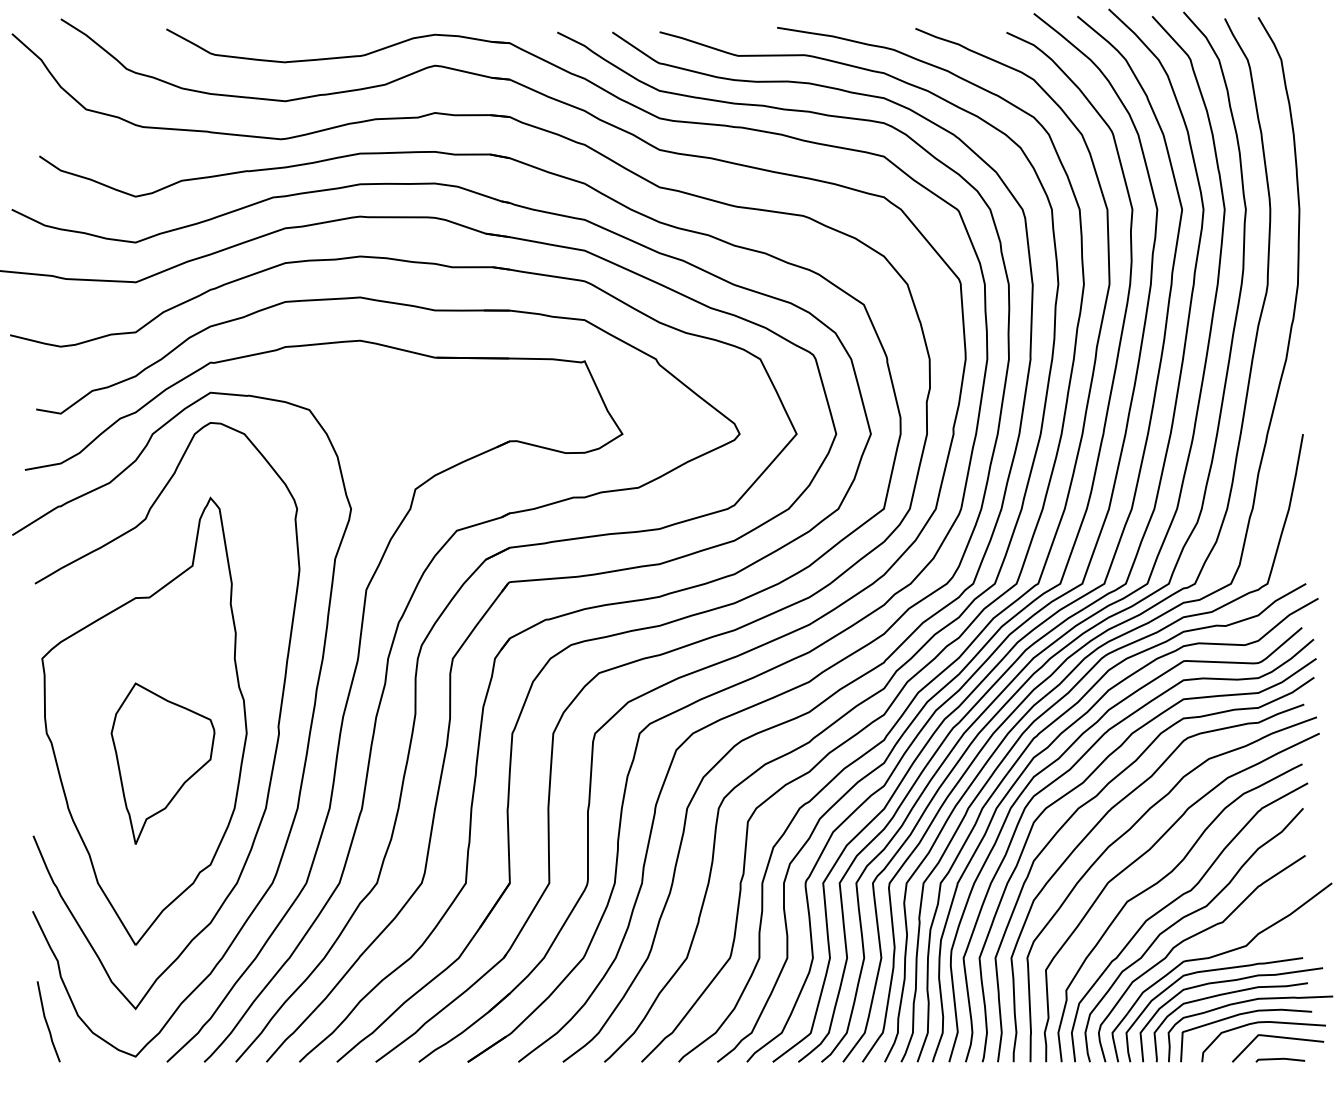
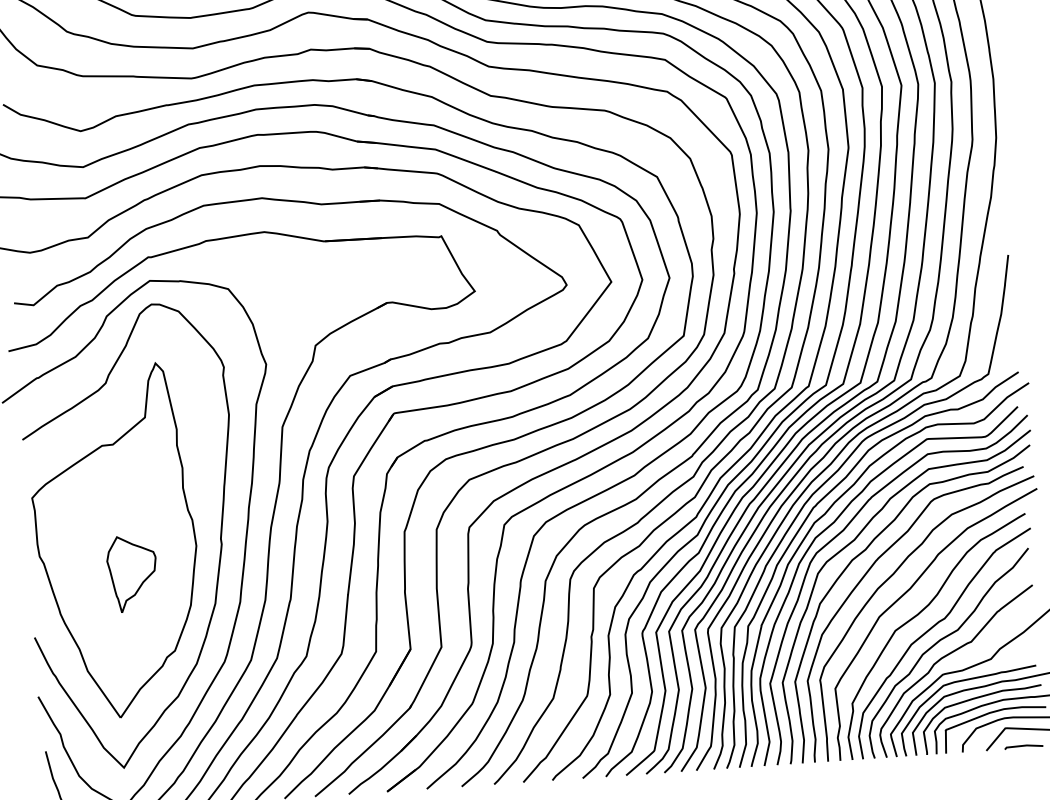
part: (162, 763) -> (131, 573), size x0.6

